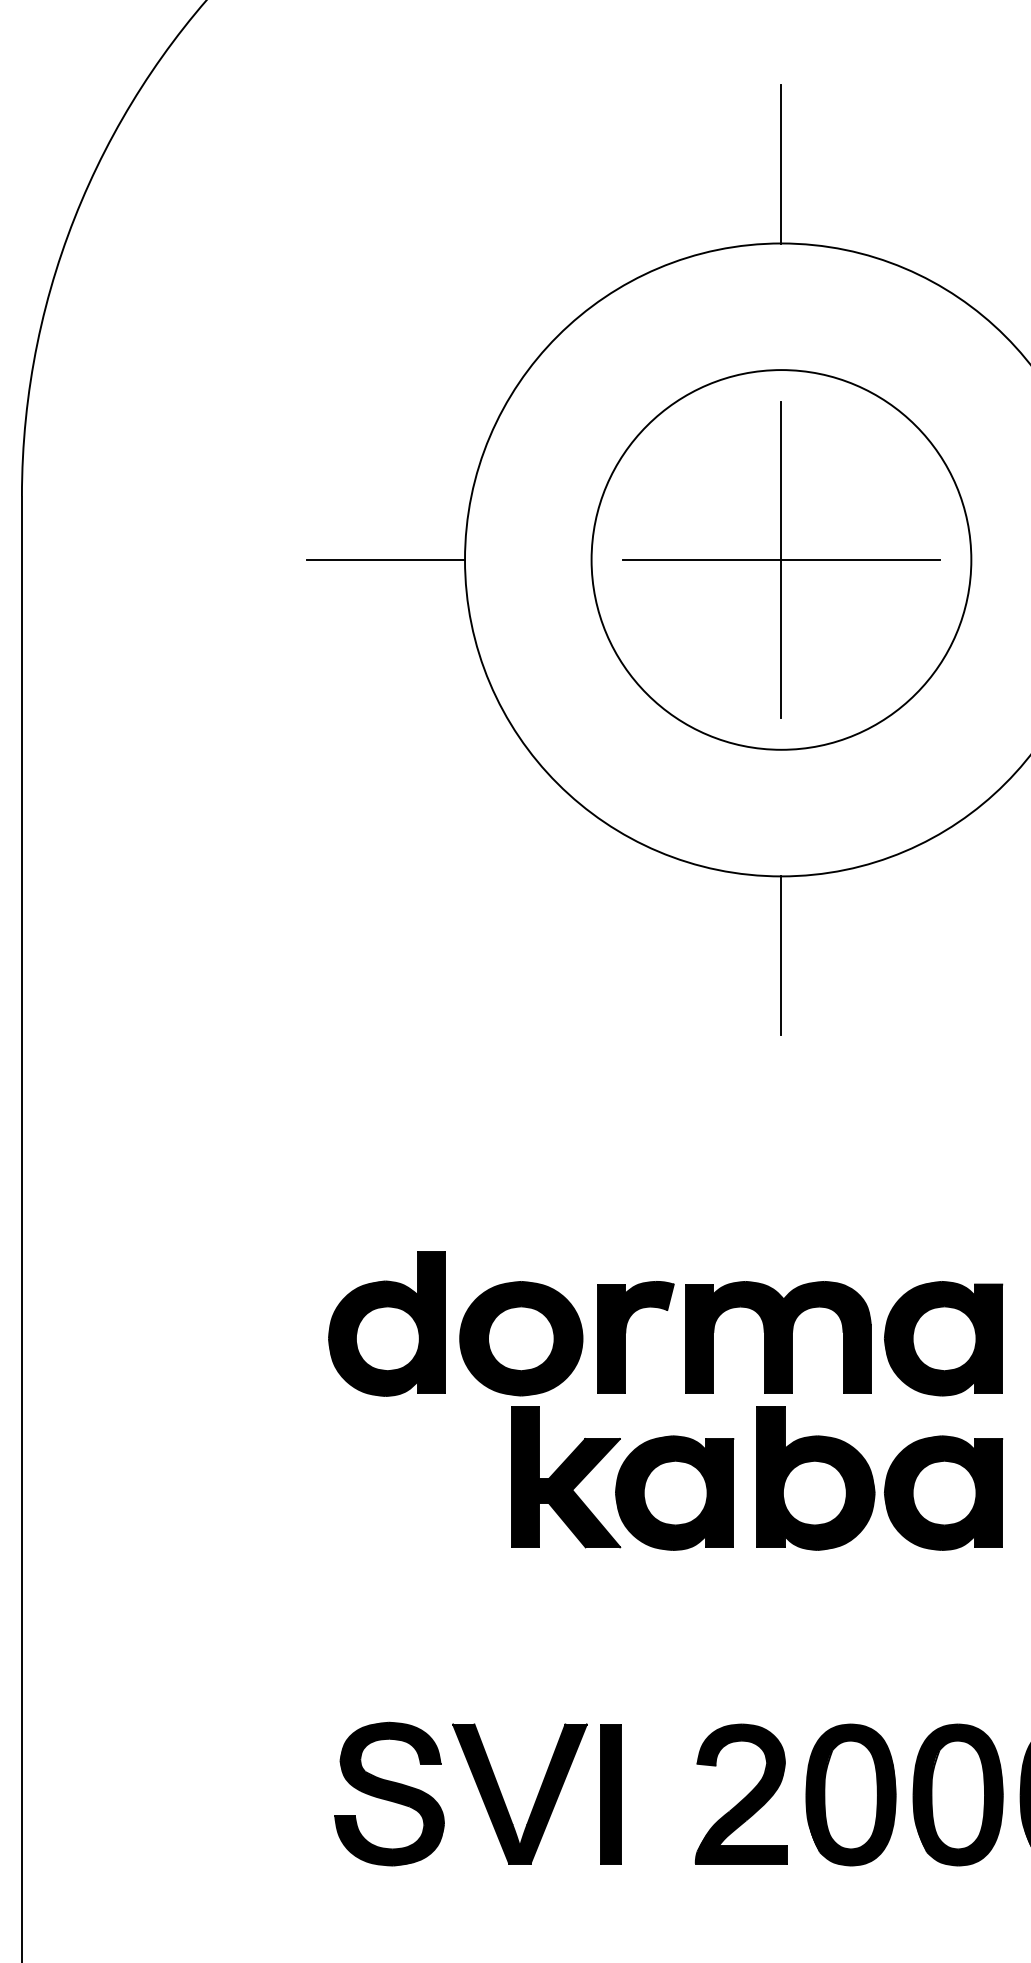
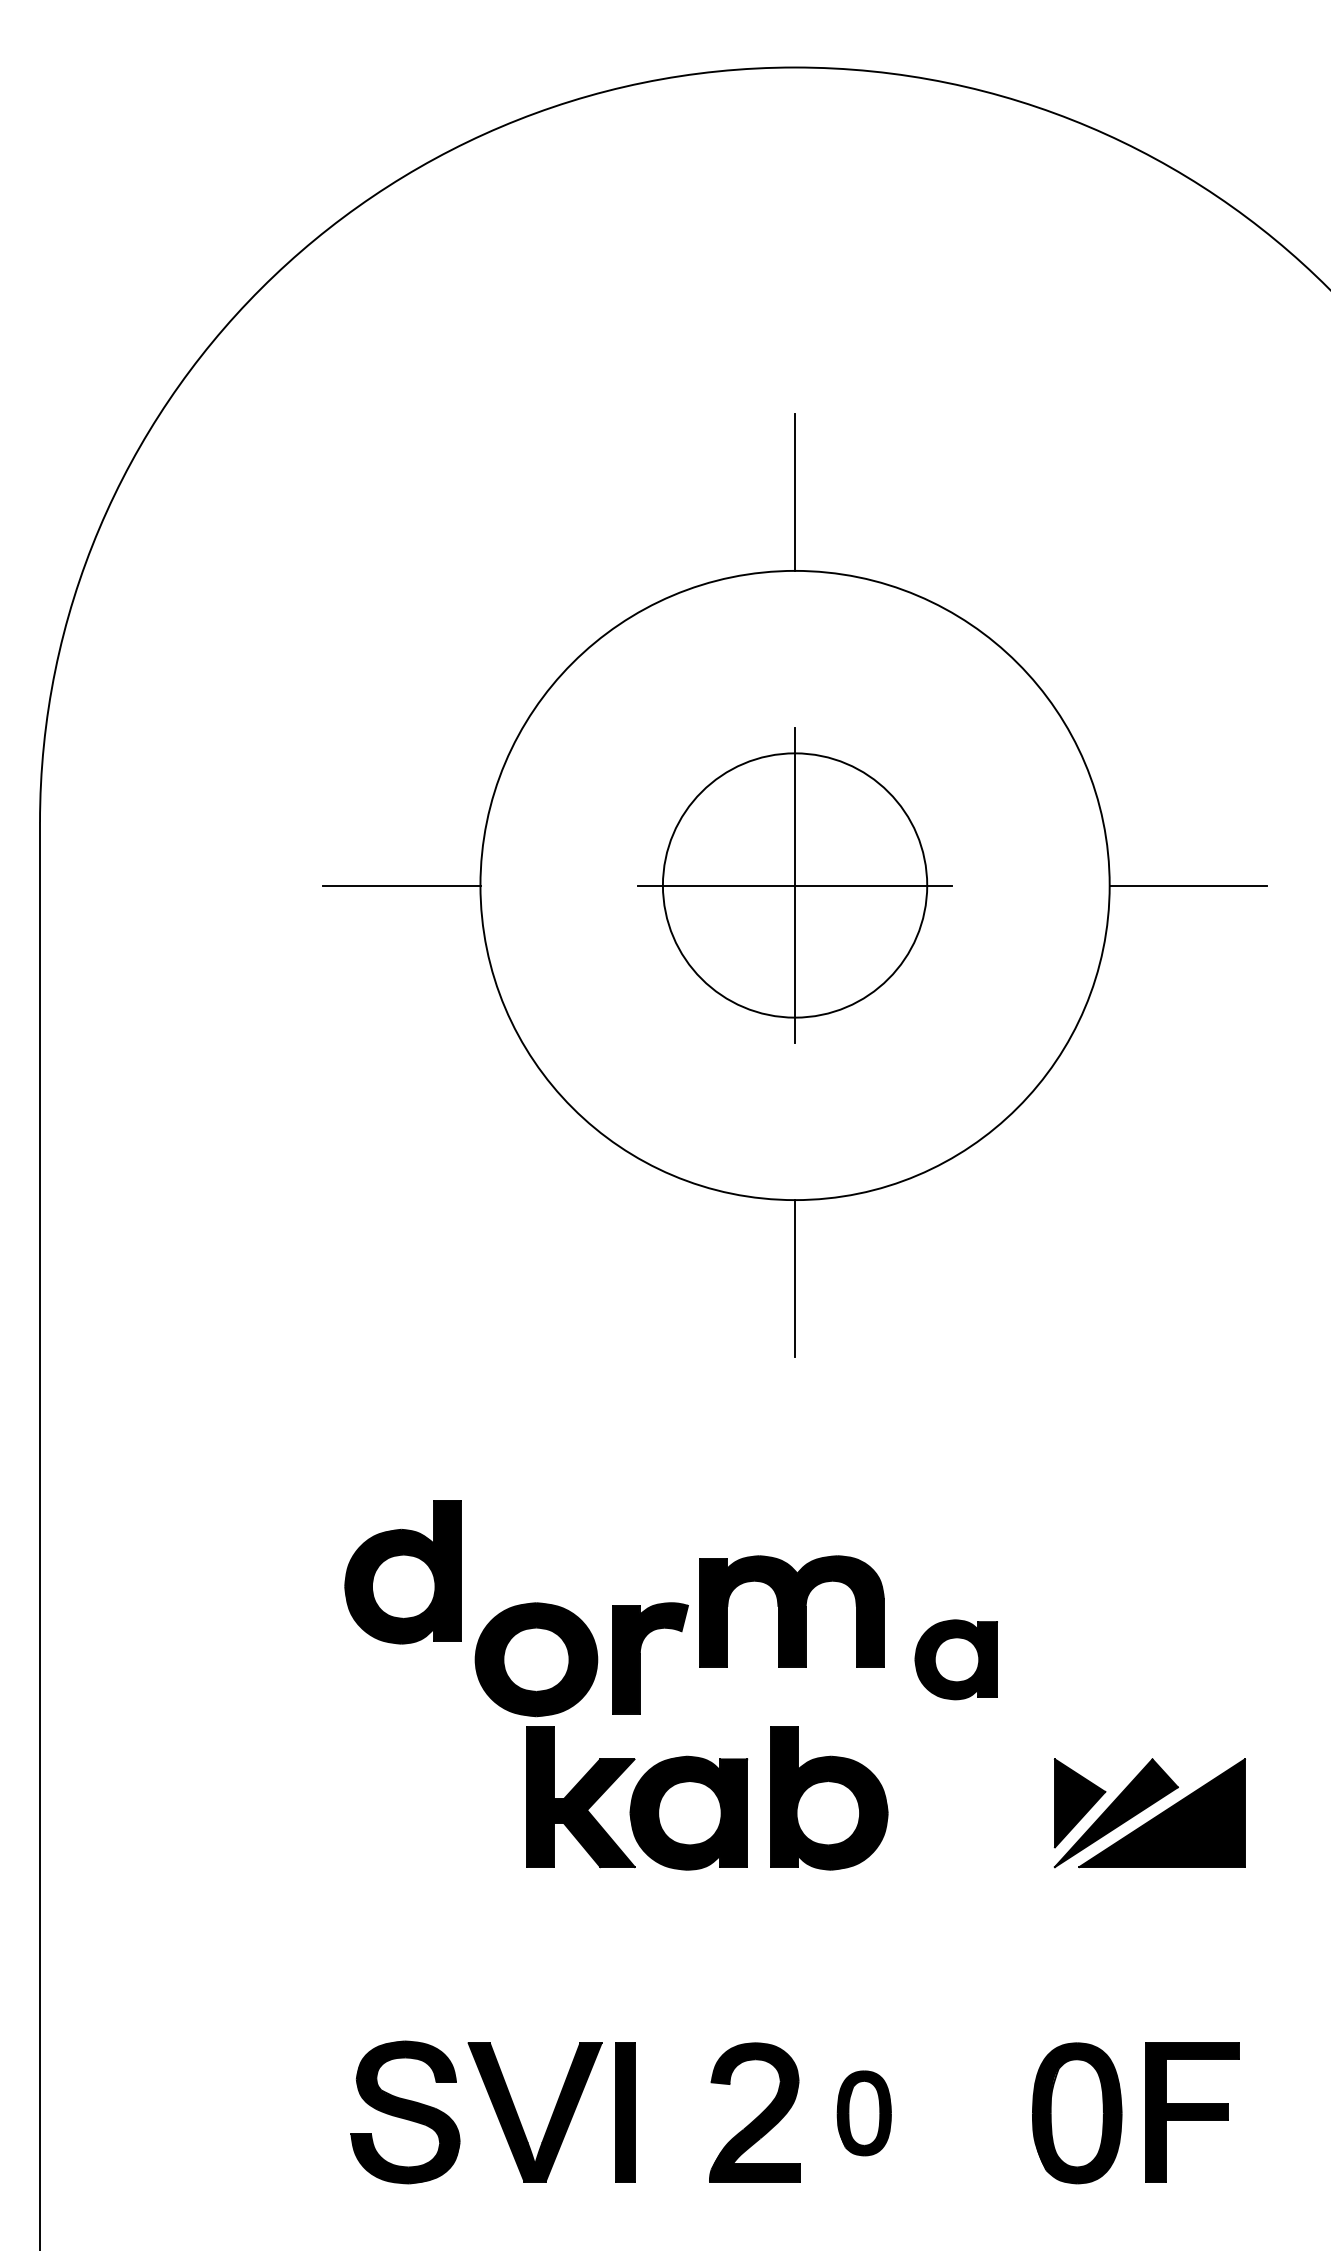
circle: (780, 559) -> (794, 885), size x0.7
part: (386, 1324) -> (402, 1572), moved
part: (777, 1337) -> (791, 1611), moved
part: (943, 1338) -> (956, 1659), size x0.7
part: (943, 1492) -> (956, 1812), removed
part: (851, 1795) -> (864, 2113), size x0.6
part: (957, 1795) -> (970, 2113), removed

